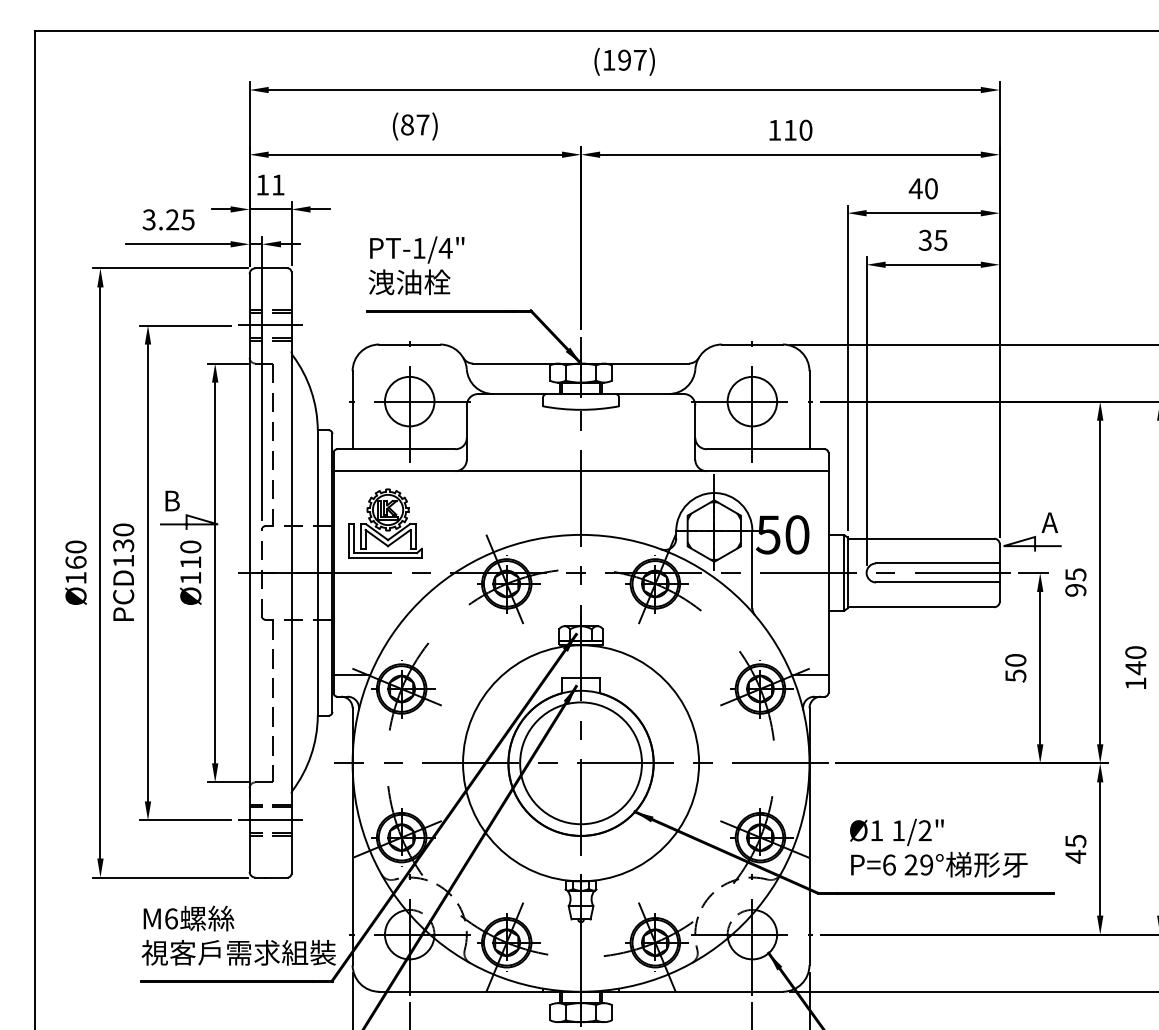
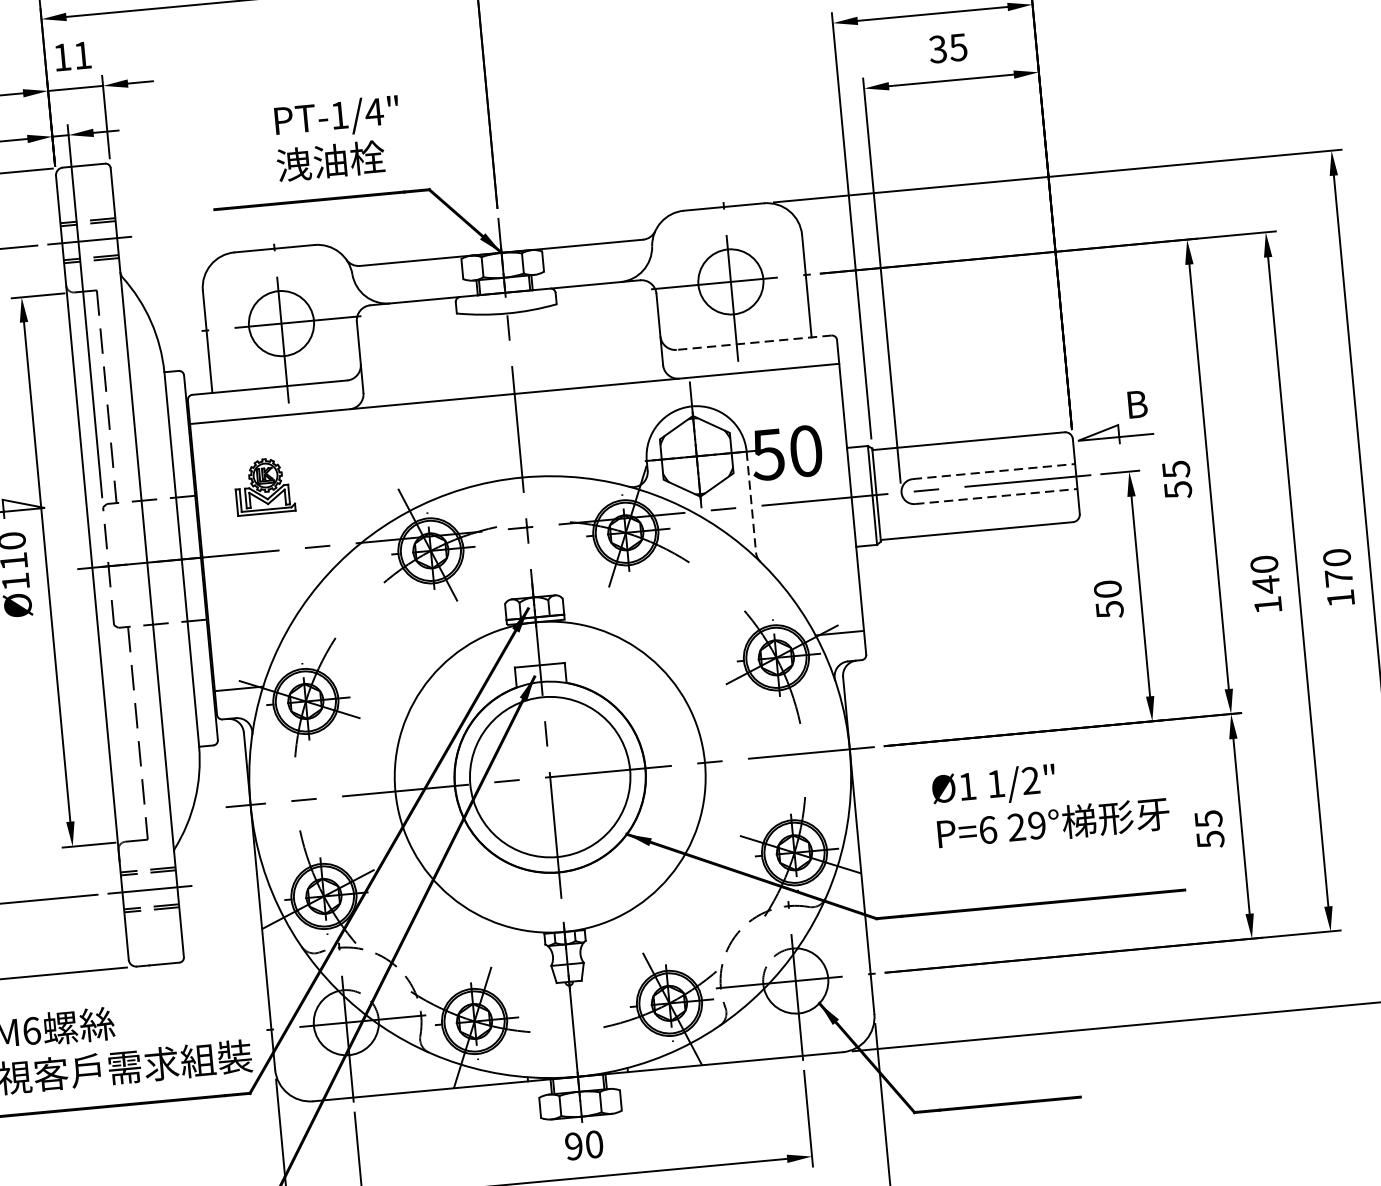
text: (416, 265) -> (338, 138), moved
line: (765, 449) -> (753, 343), solid -> dashed
text: (1049, 522) -> (1135, 404), A -> B
part: (385, 523) -> (264, 486), size x0.6
line: (938, 563) -> (994, 471), solid -> dashed
line: (752, 570) -> (751, 503), solid -> dashed
line: (938, 582) -> (997, 496), solid -> dashed
text: (1075, 590) -> (1177, 490), 95 -> 55
text: (938, 847) -> (1050, 801), moved
text: (1075, 856) -> (1210, 839), 45 -> 55

